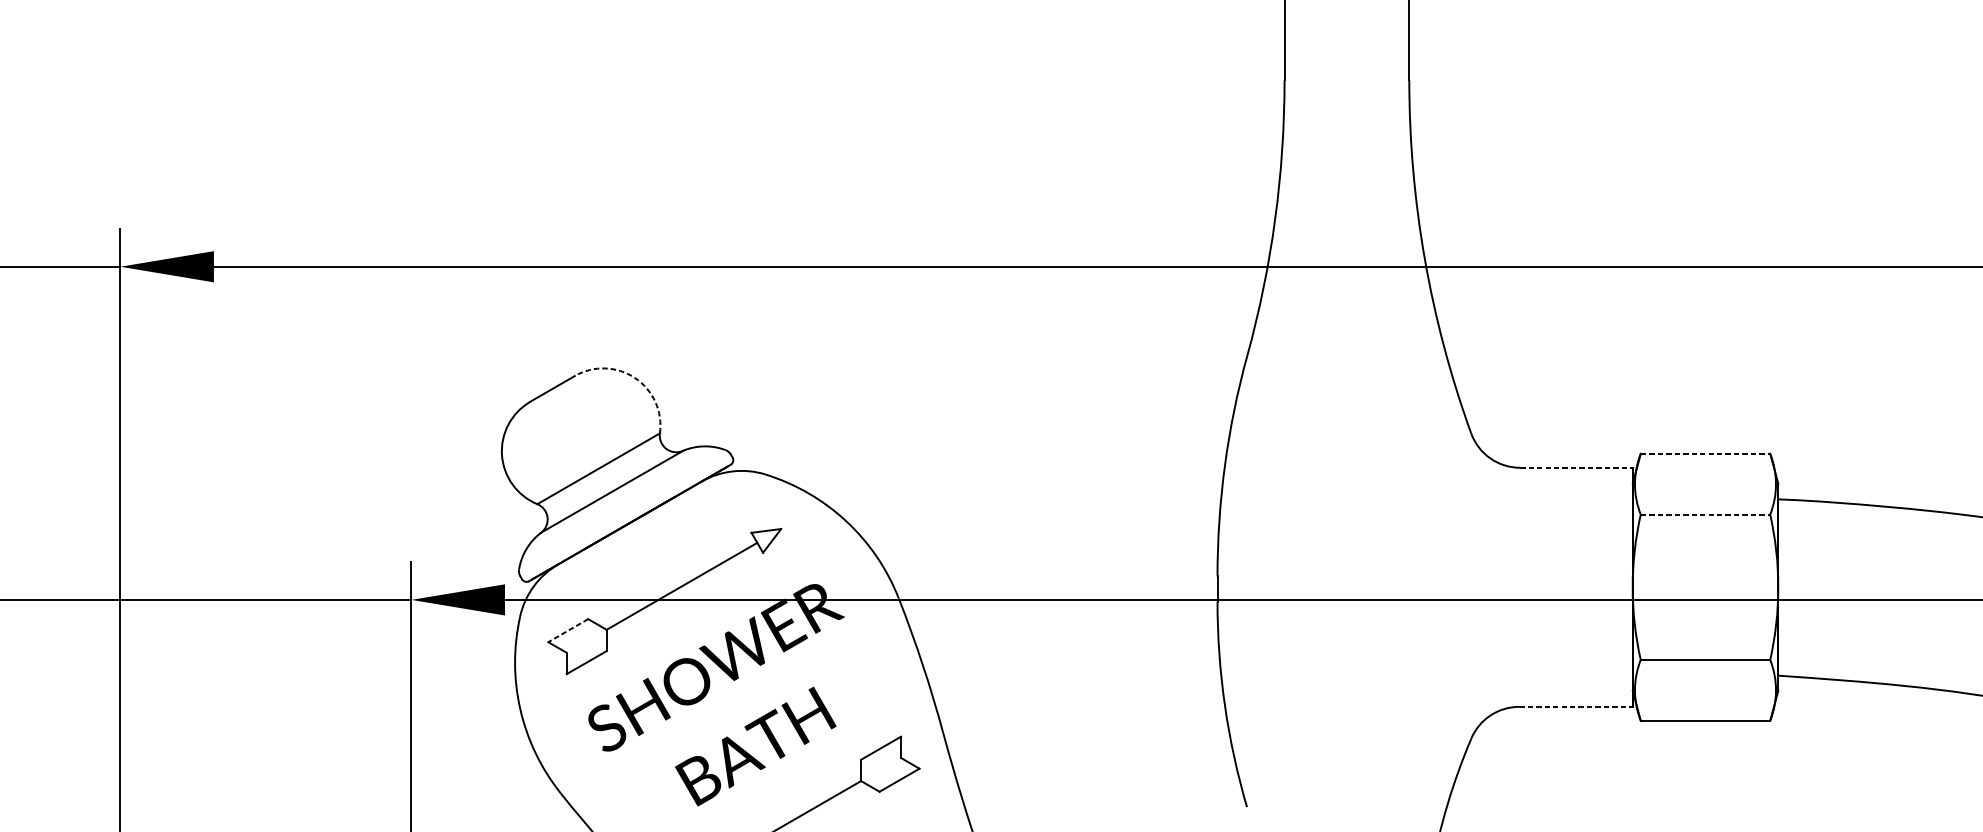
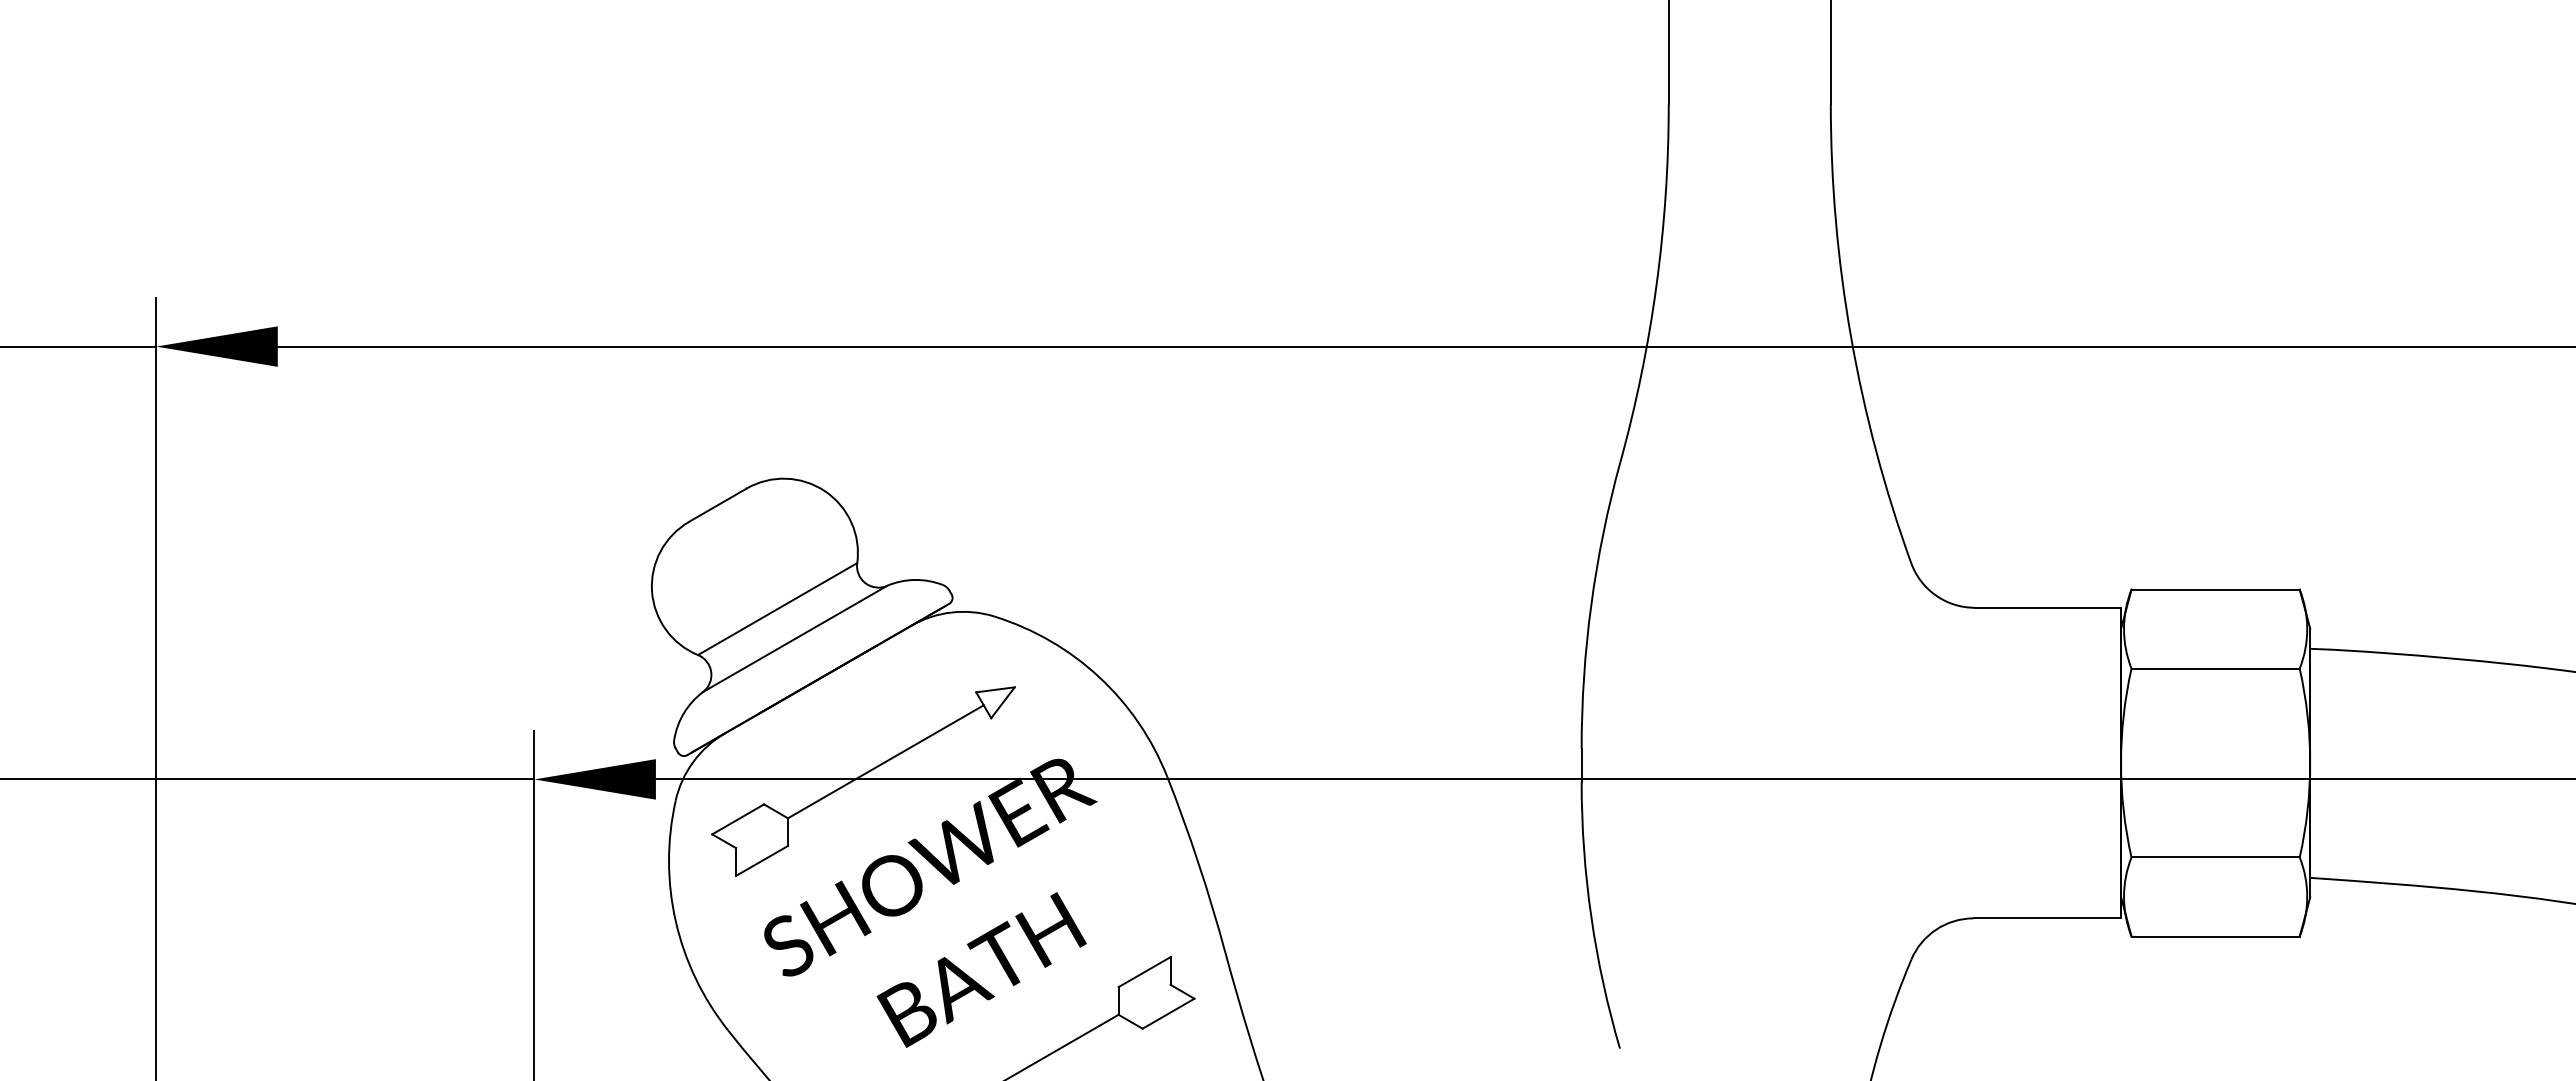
arc: (635, 378) -> (825, 491), dashed -> solid
line: (1706, 453) -> (2216, 589), dashed -> solid
line: (1576, 467) -> (2048, 607), dashed -> solid
line: (1706, 514) -> (2216, 668), dashed -> solid
line: (568, 630) -> (738, 819), dashed -> solid
line: (1576, 706) -> (2047, 918), dashed -> solid

